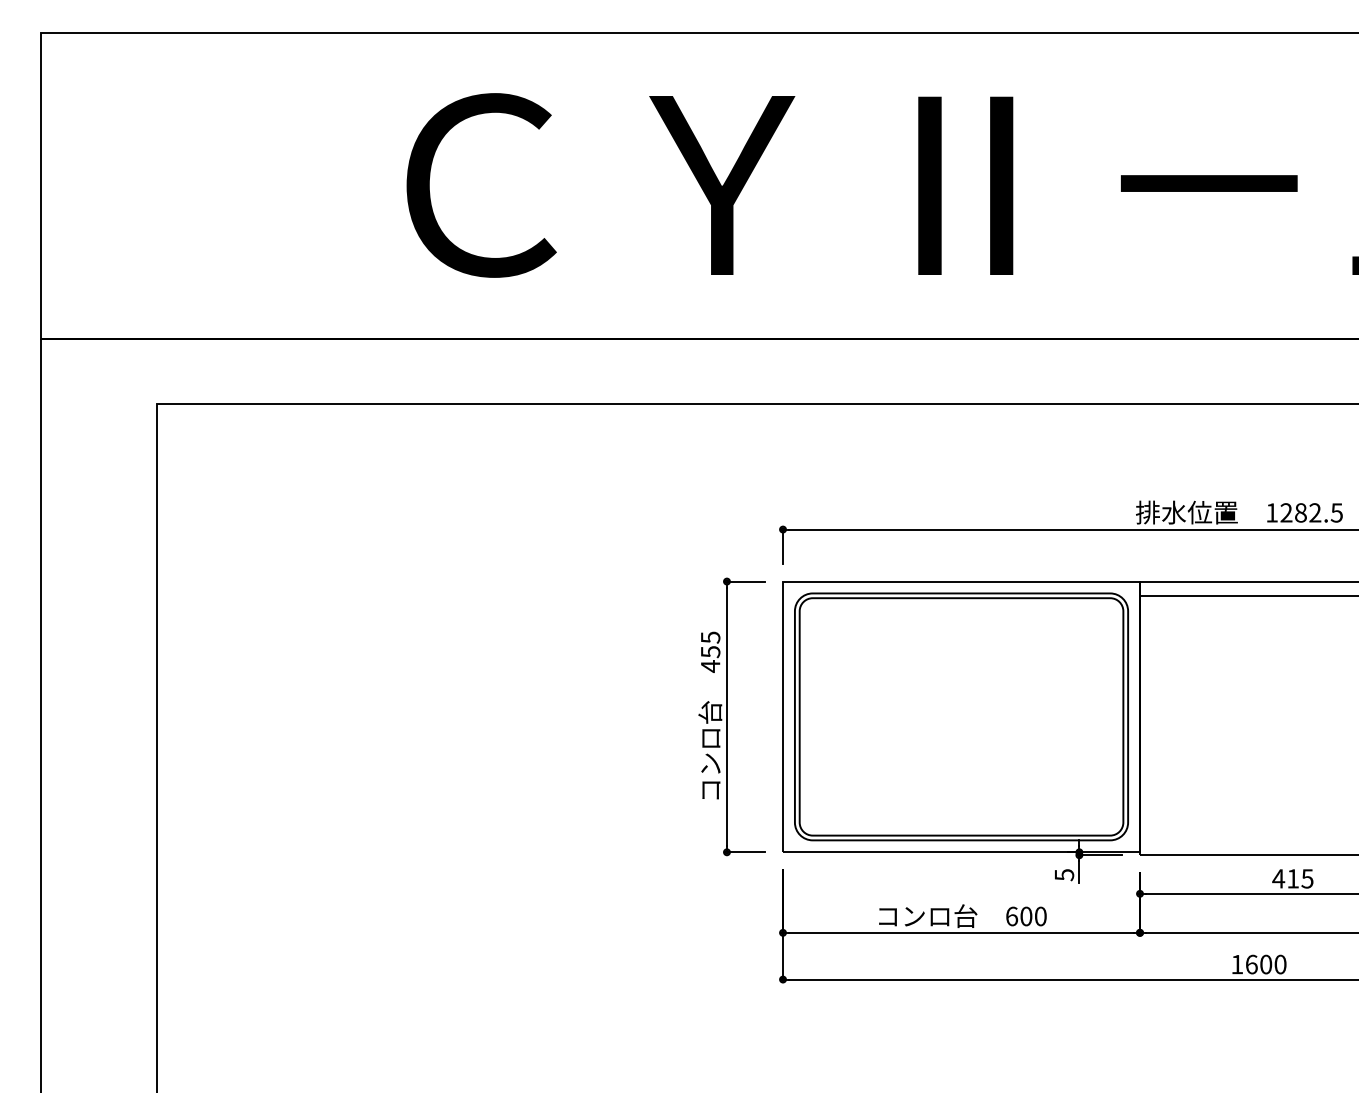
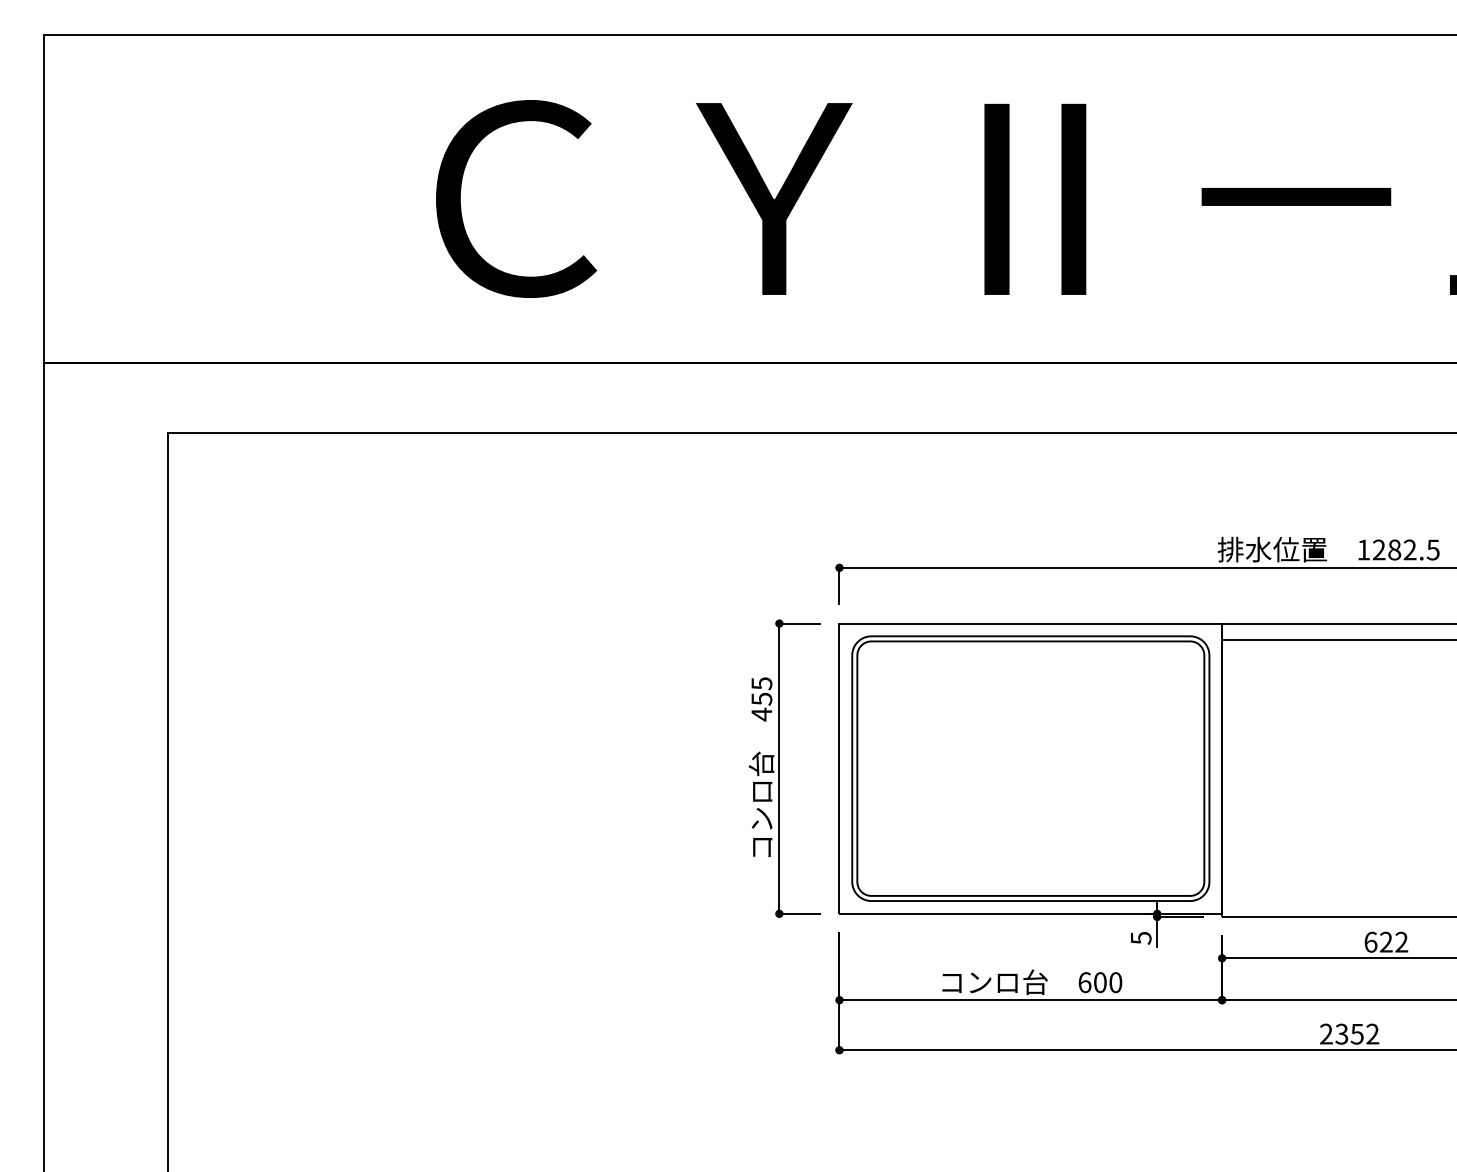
text: (1292, 878) -> (1385, 941), 415 -> 622
text: (1258, 964) -> (1349, 1034), 1600 -> 2352

